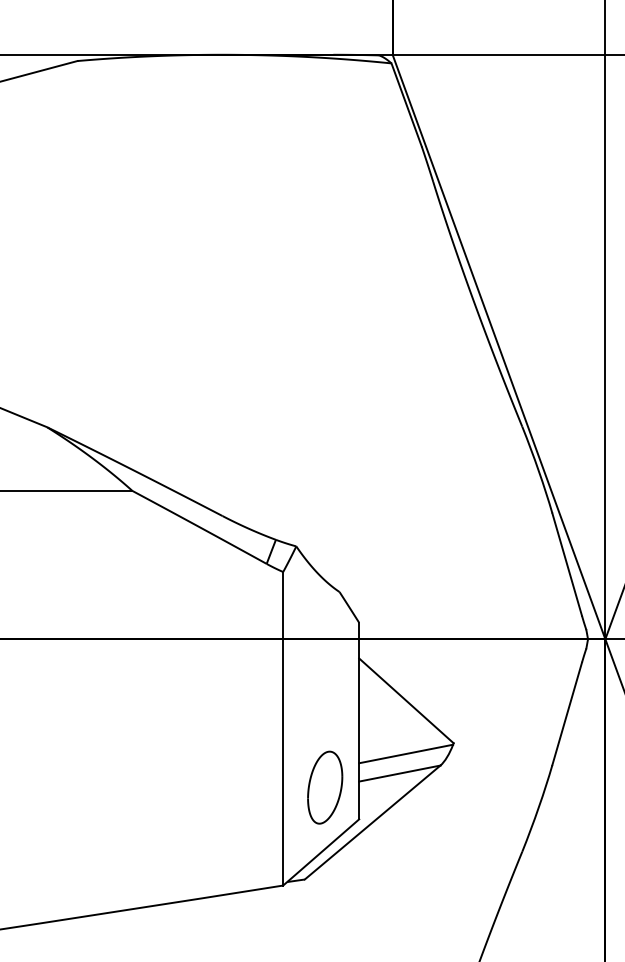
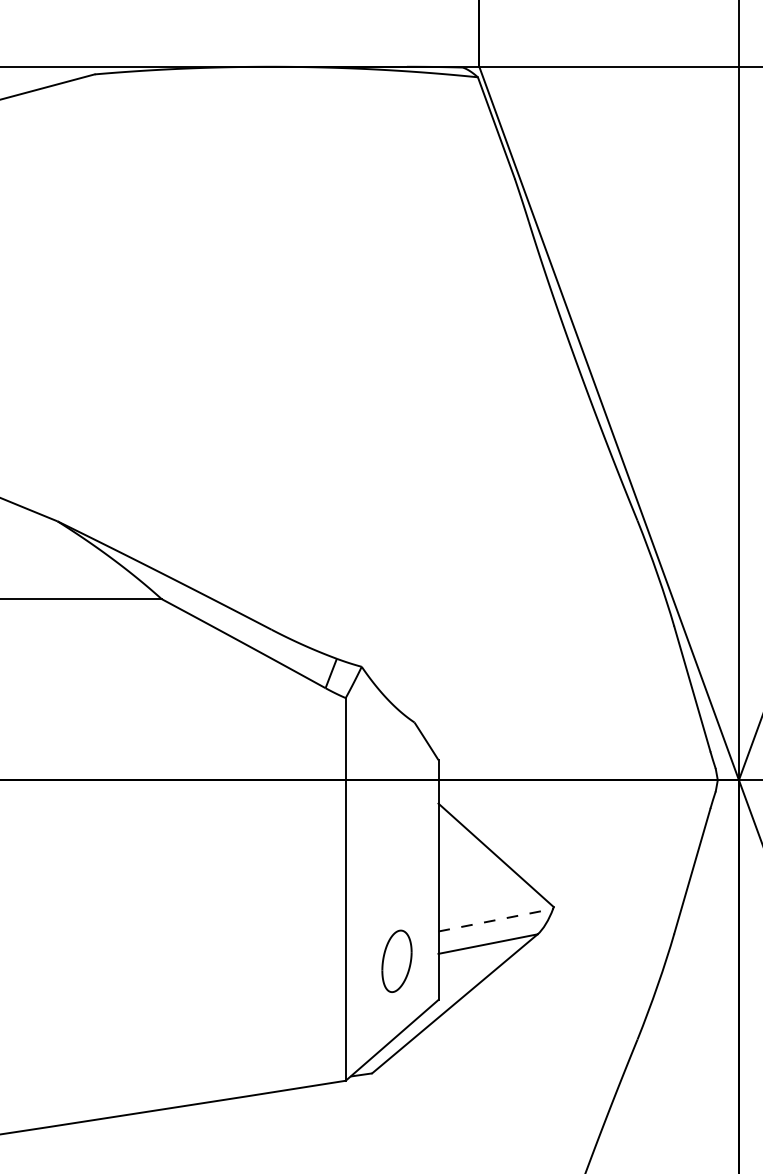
line: (406, 754) -> (496, 920), solid -> dashed
part: (324, 787) -> (396, 961), size x0.7

